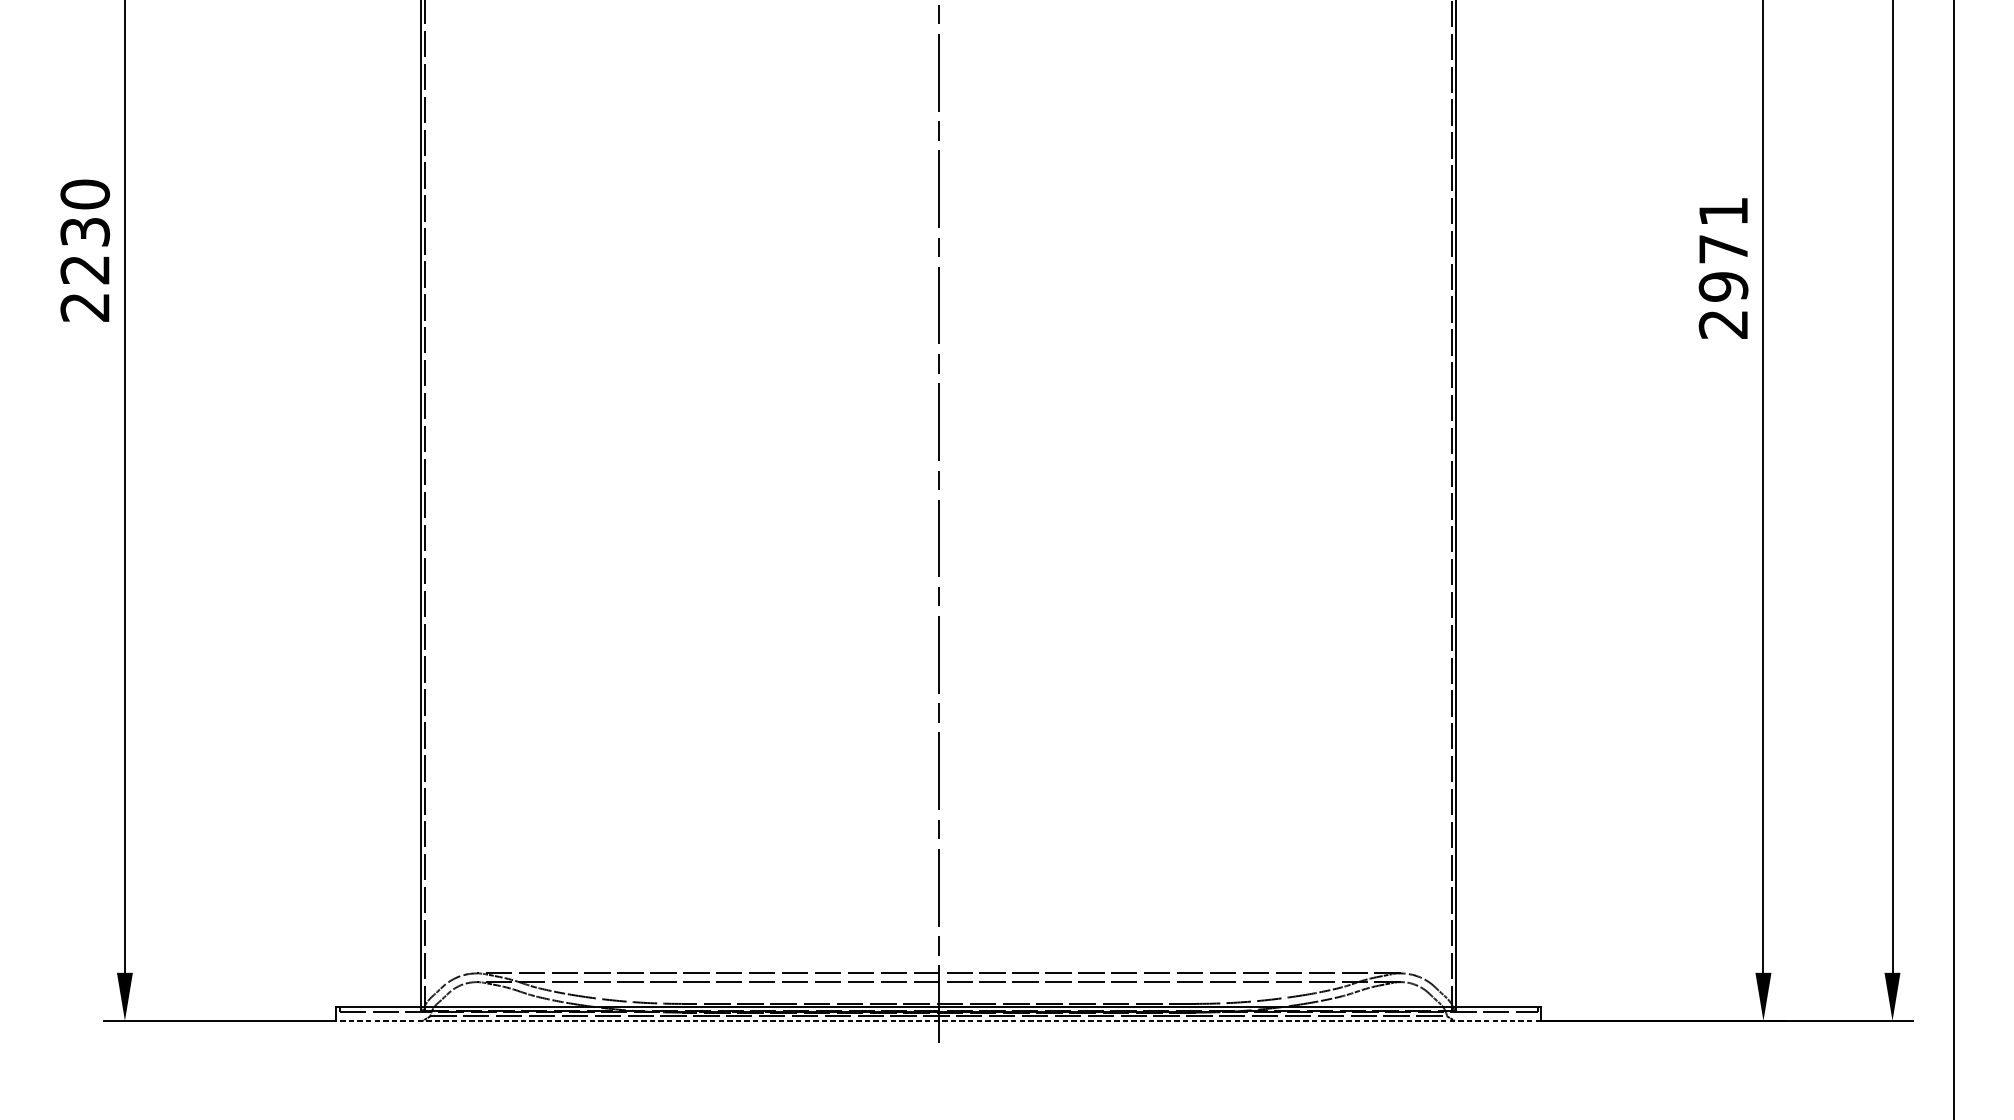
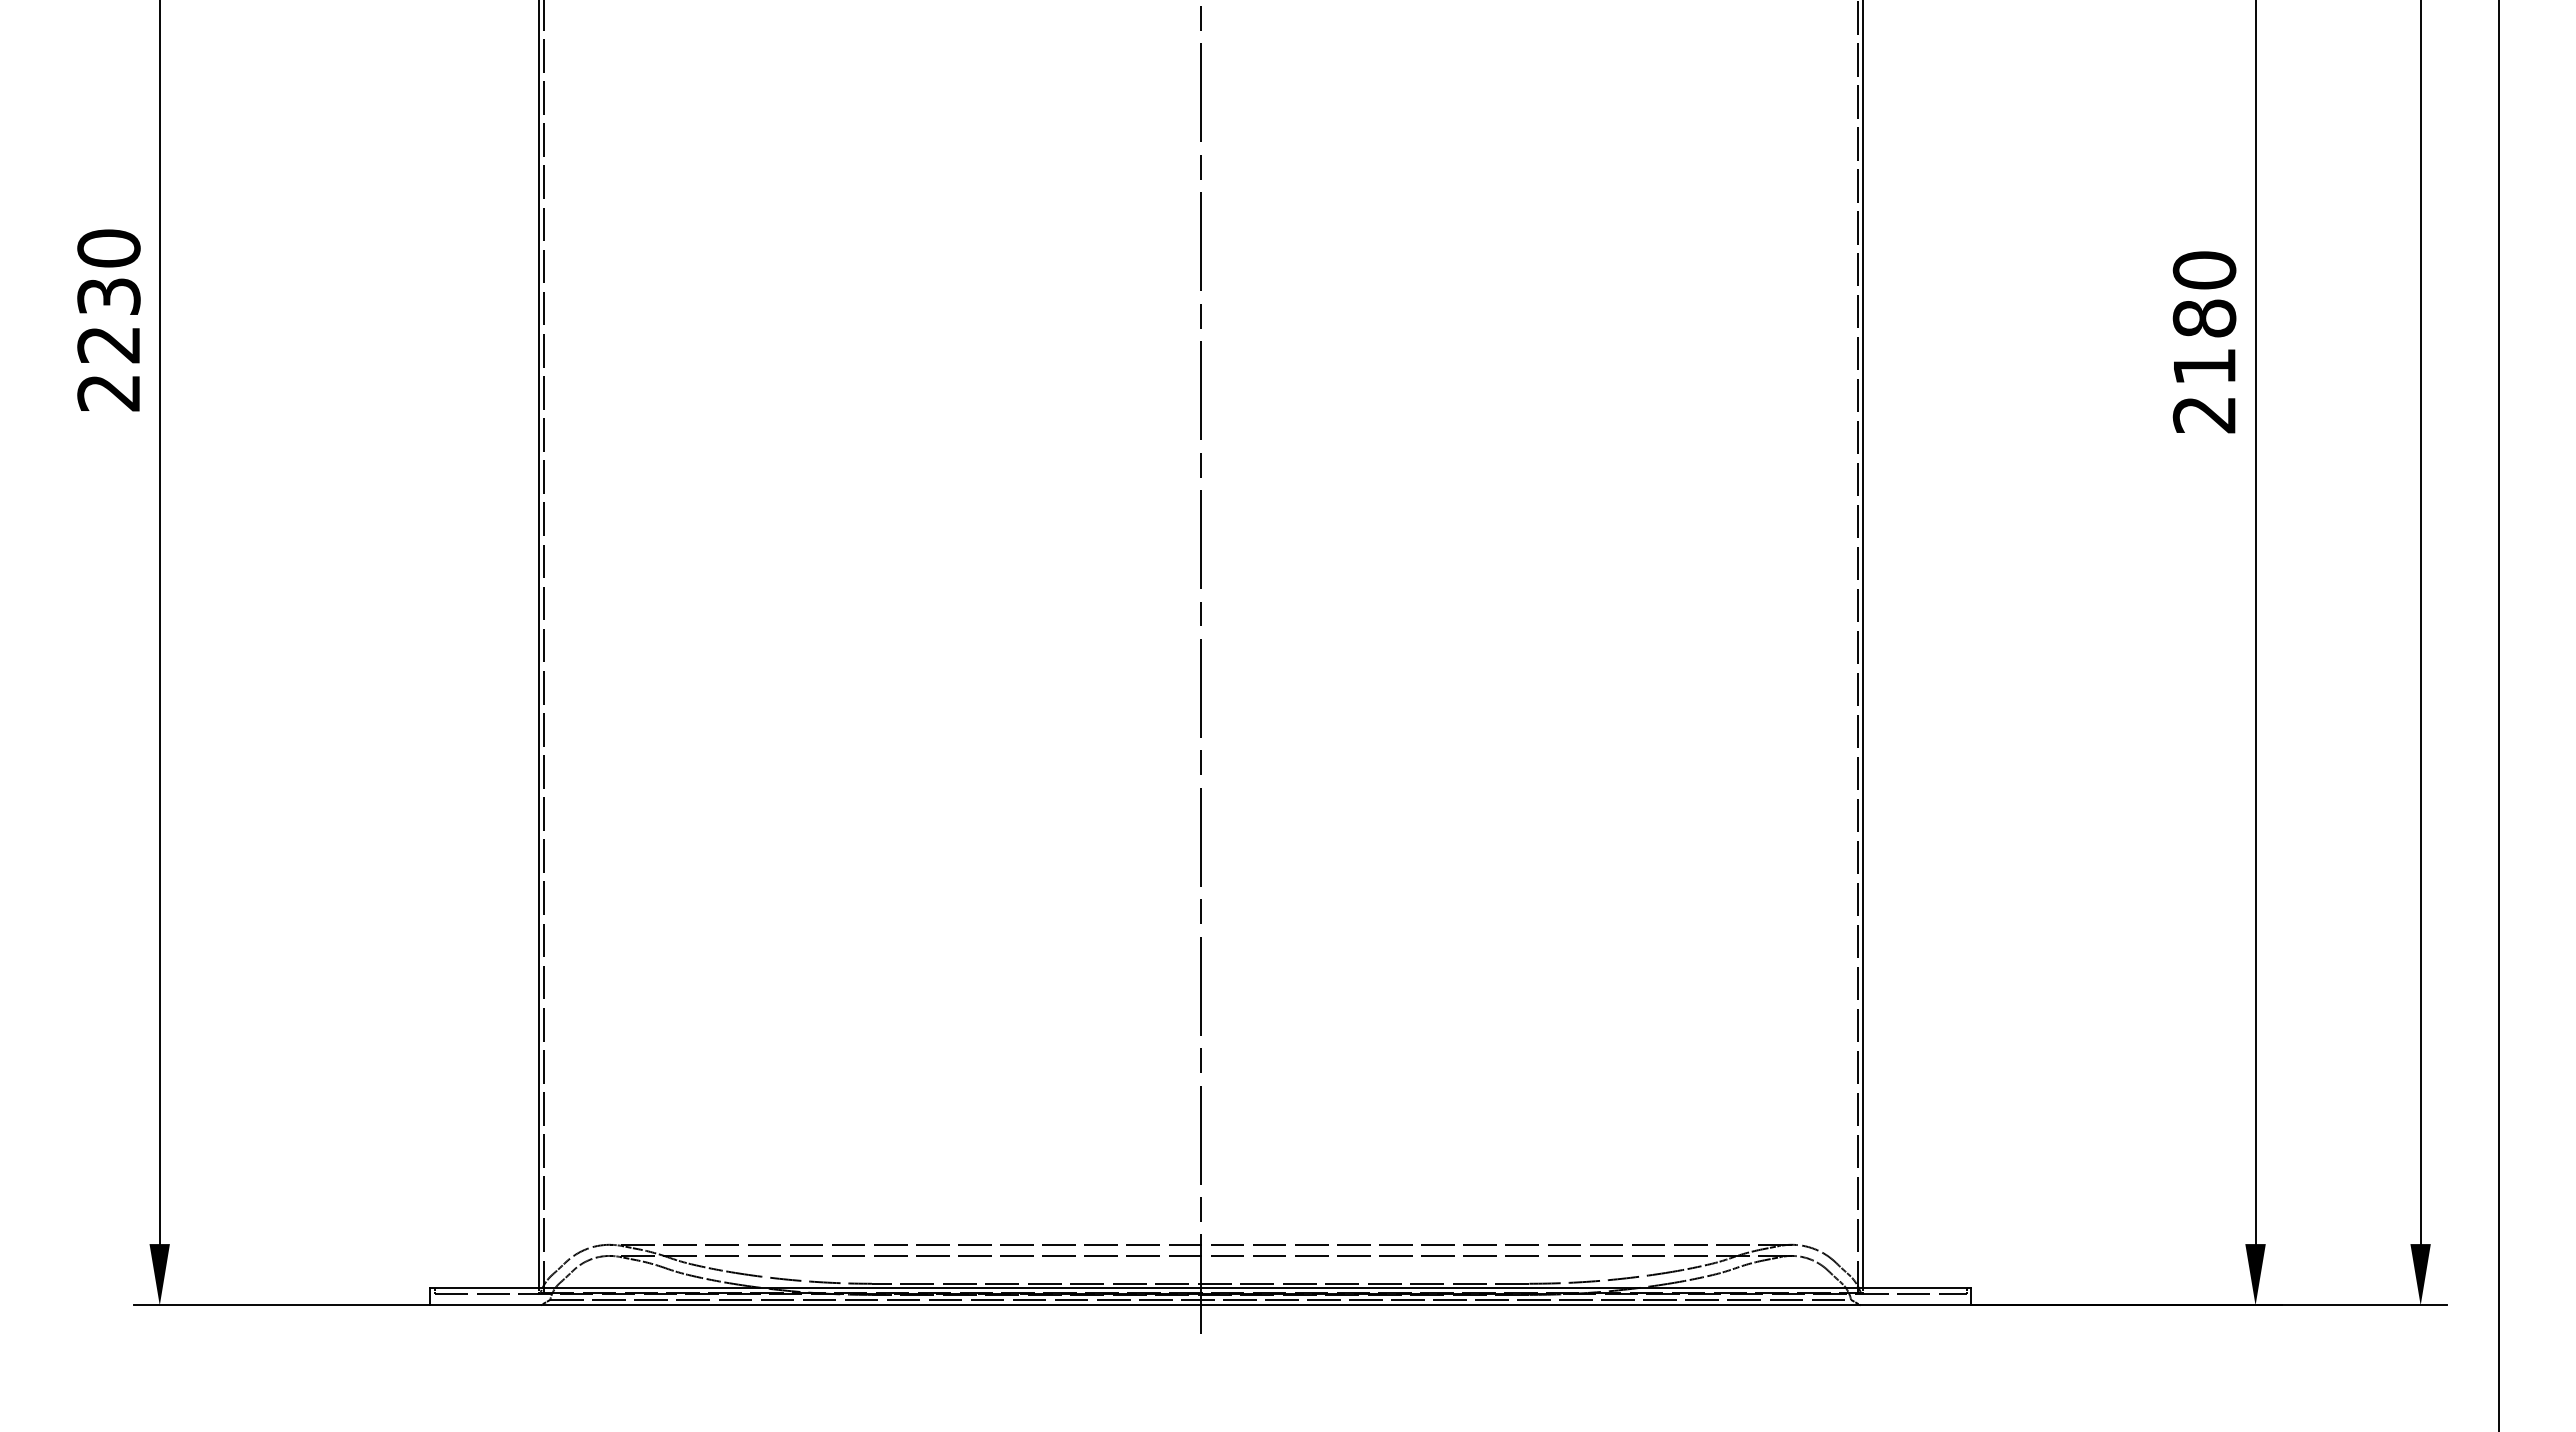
text: (1723, 249) -> (2204, 318), 2971 -> 2180
line: (938, 1020) -> (1200, 1305), dashed -> solid

